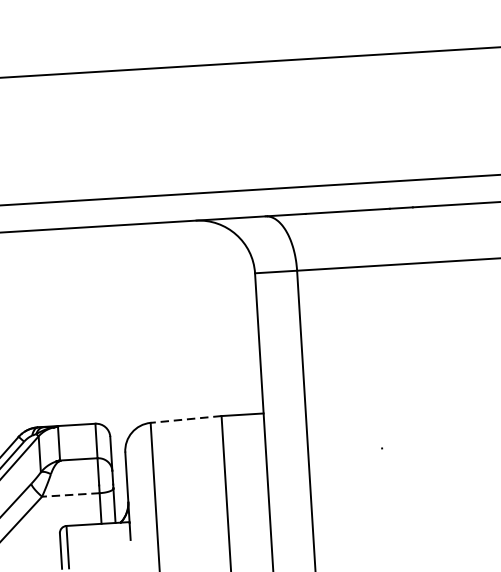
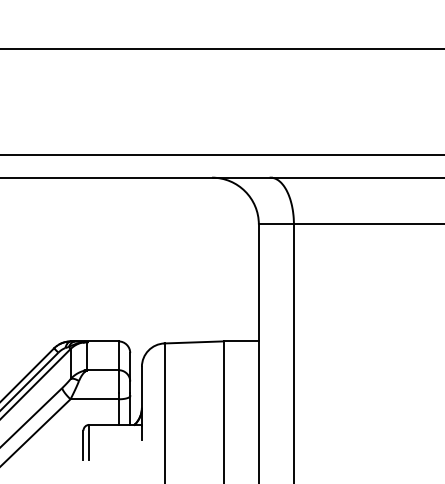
line: (186, 419) -> (194, 342), dashed -> solid
line: (70, 495) -> (94, 399), dashed -> solid

